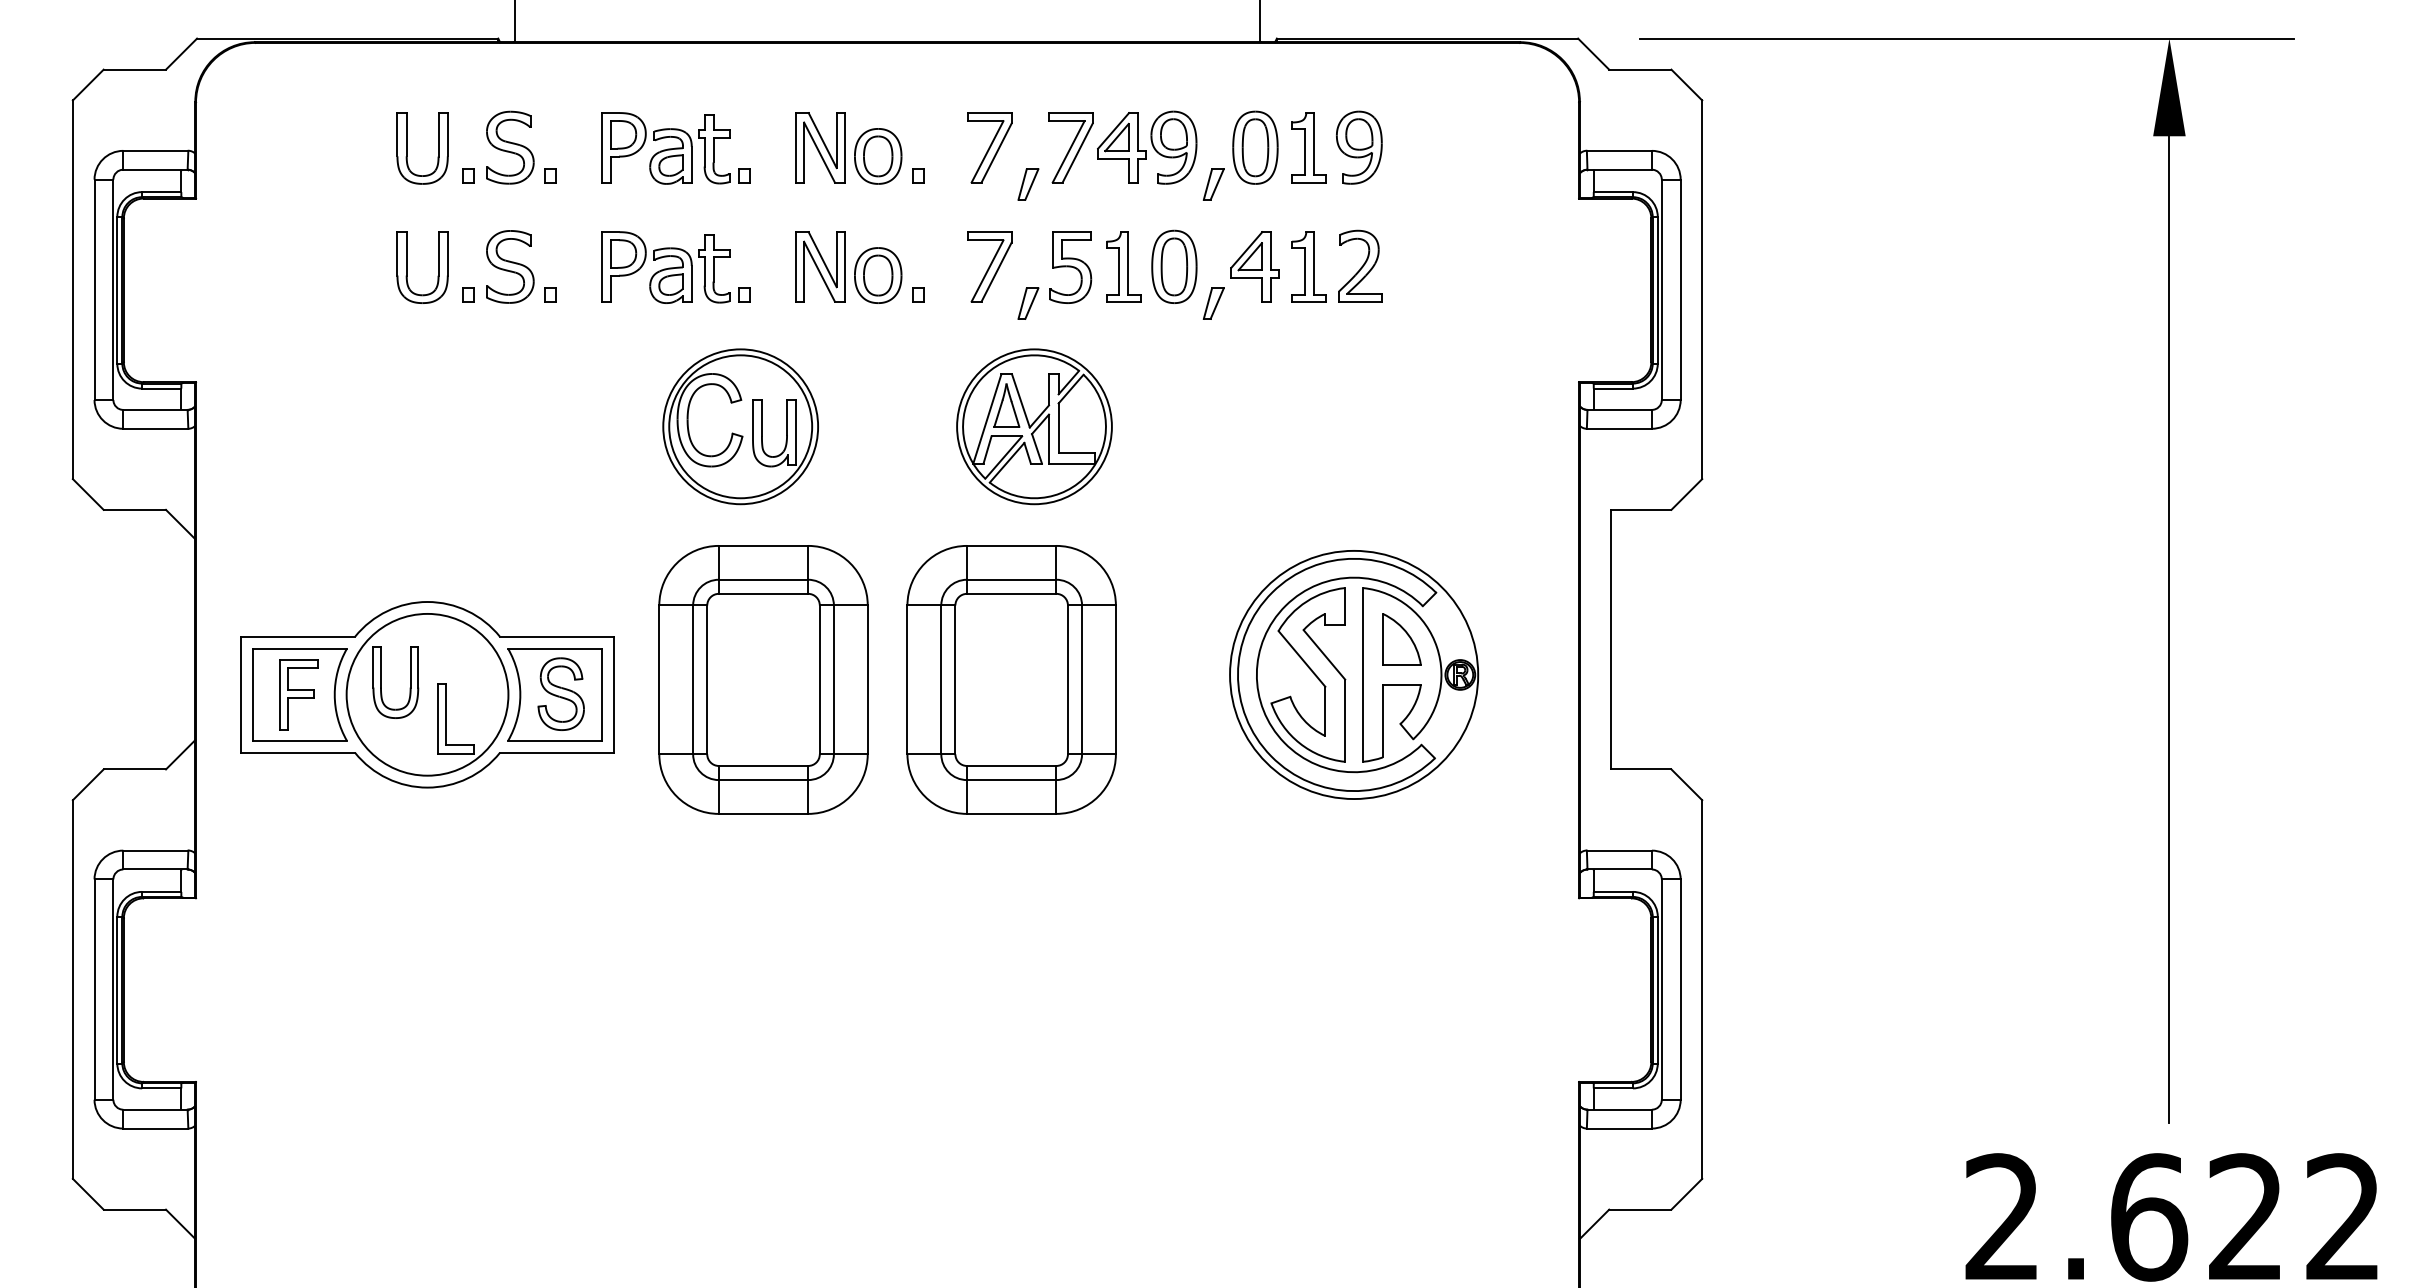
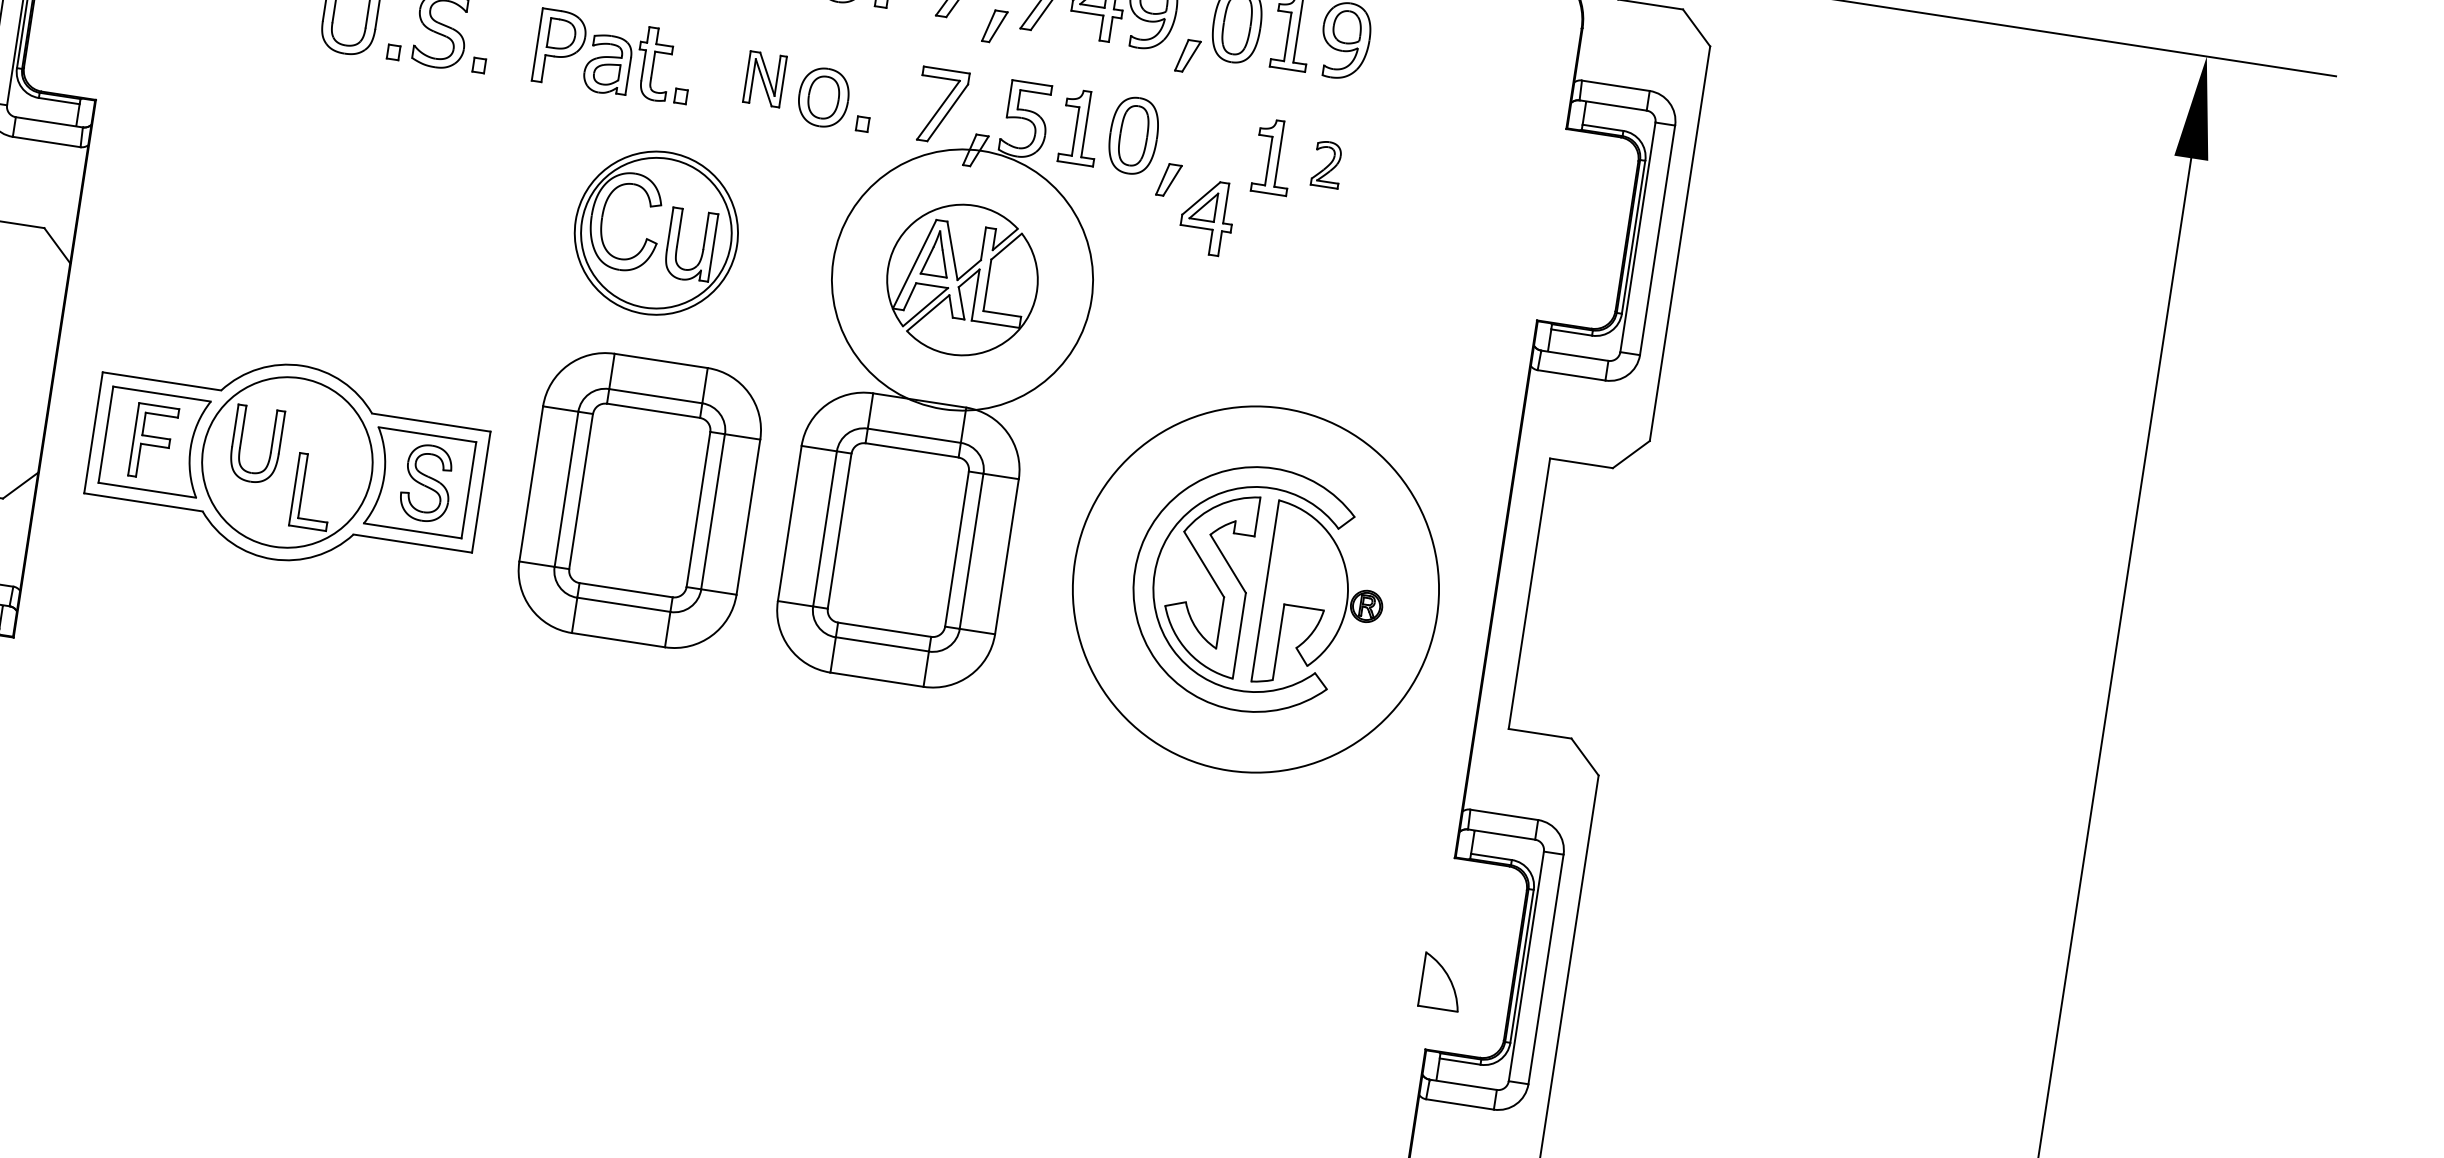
part: (1360, 265) -> (1327, 163), size x0.6
part: (820, 266) -> (765, 78), size x0.7
part: (1254, 266) -> (1206, 216), moved
circle: (1034, 426) -> (962, 279), size x1.6
part: (1401, 639) -> (1441, 982), moved
circle: (1354, 674) -> (1256, 589), size x1.4

